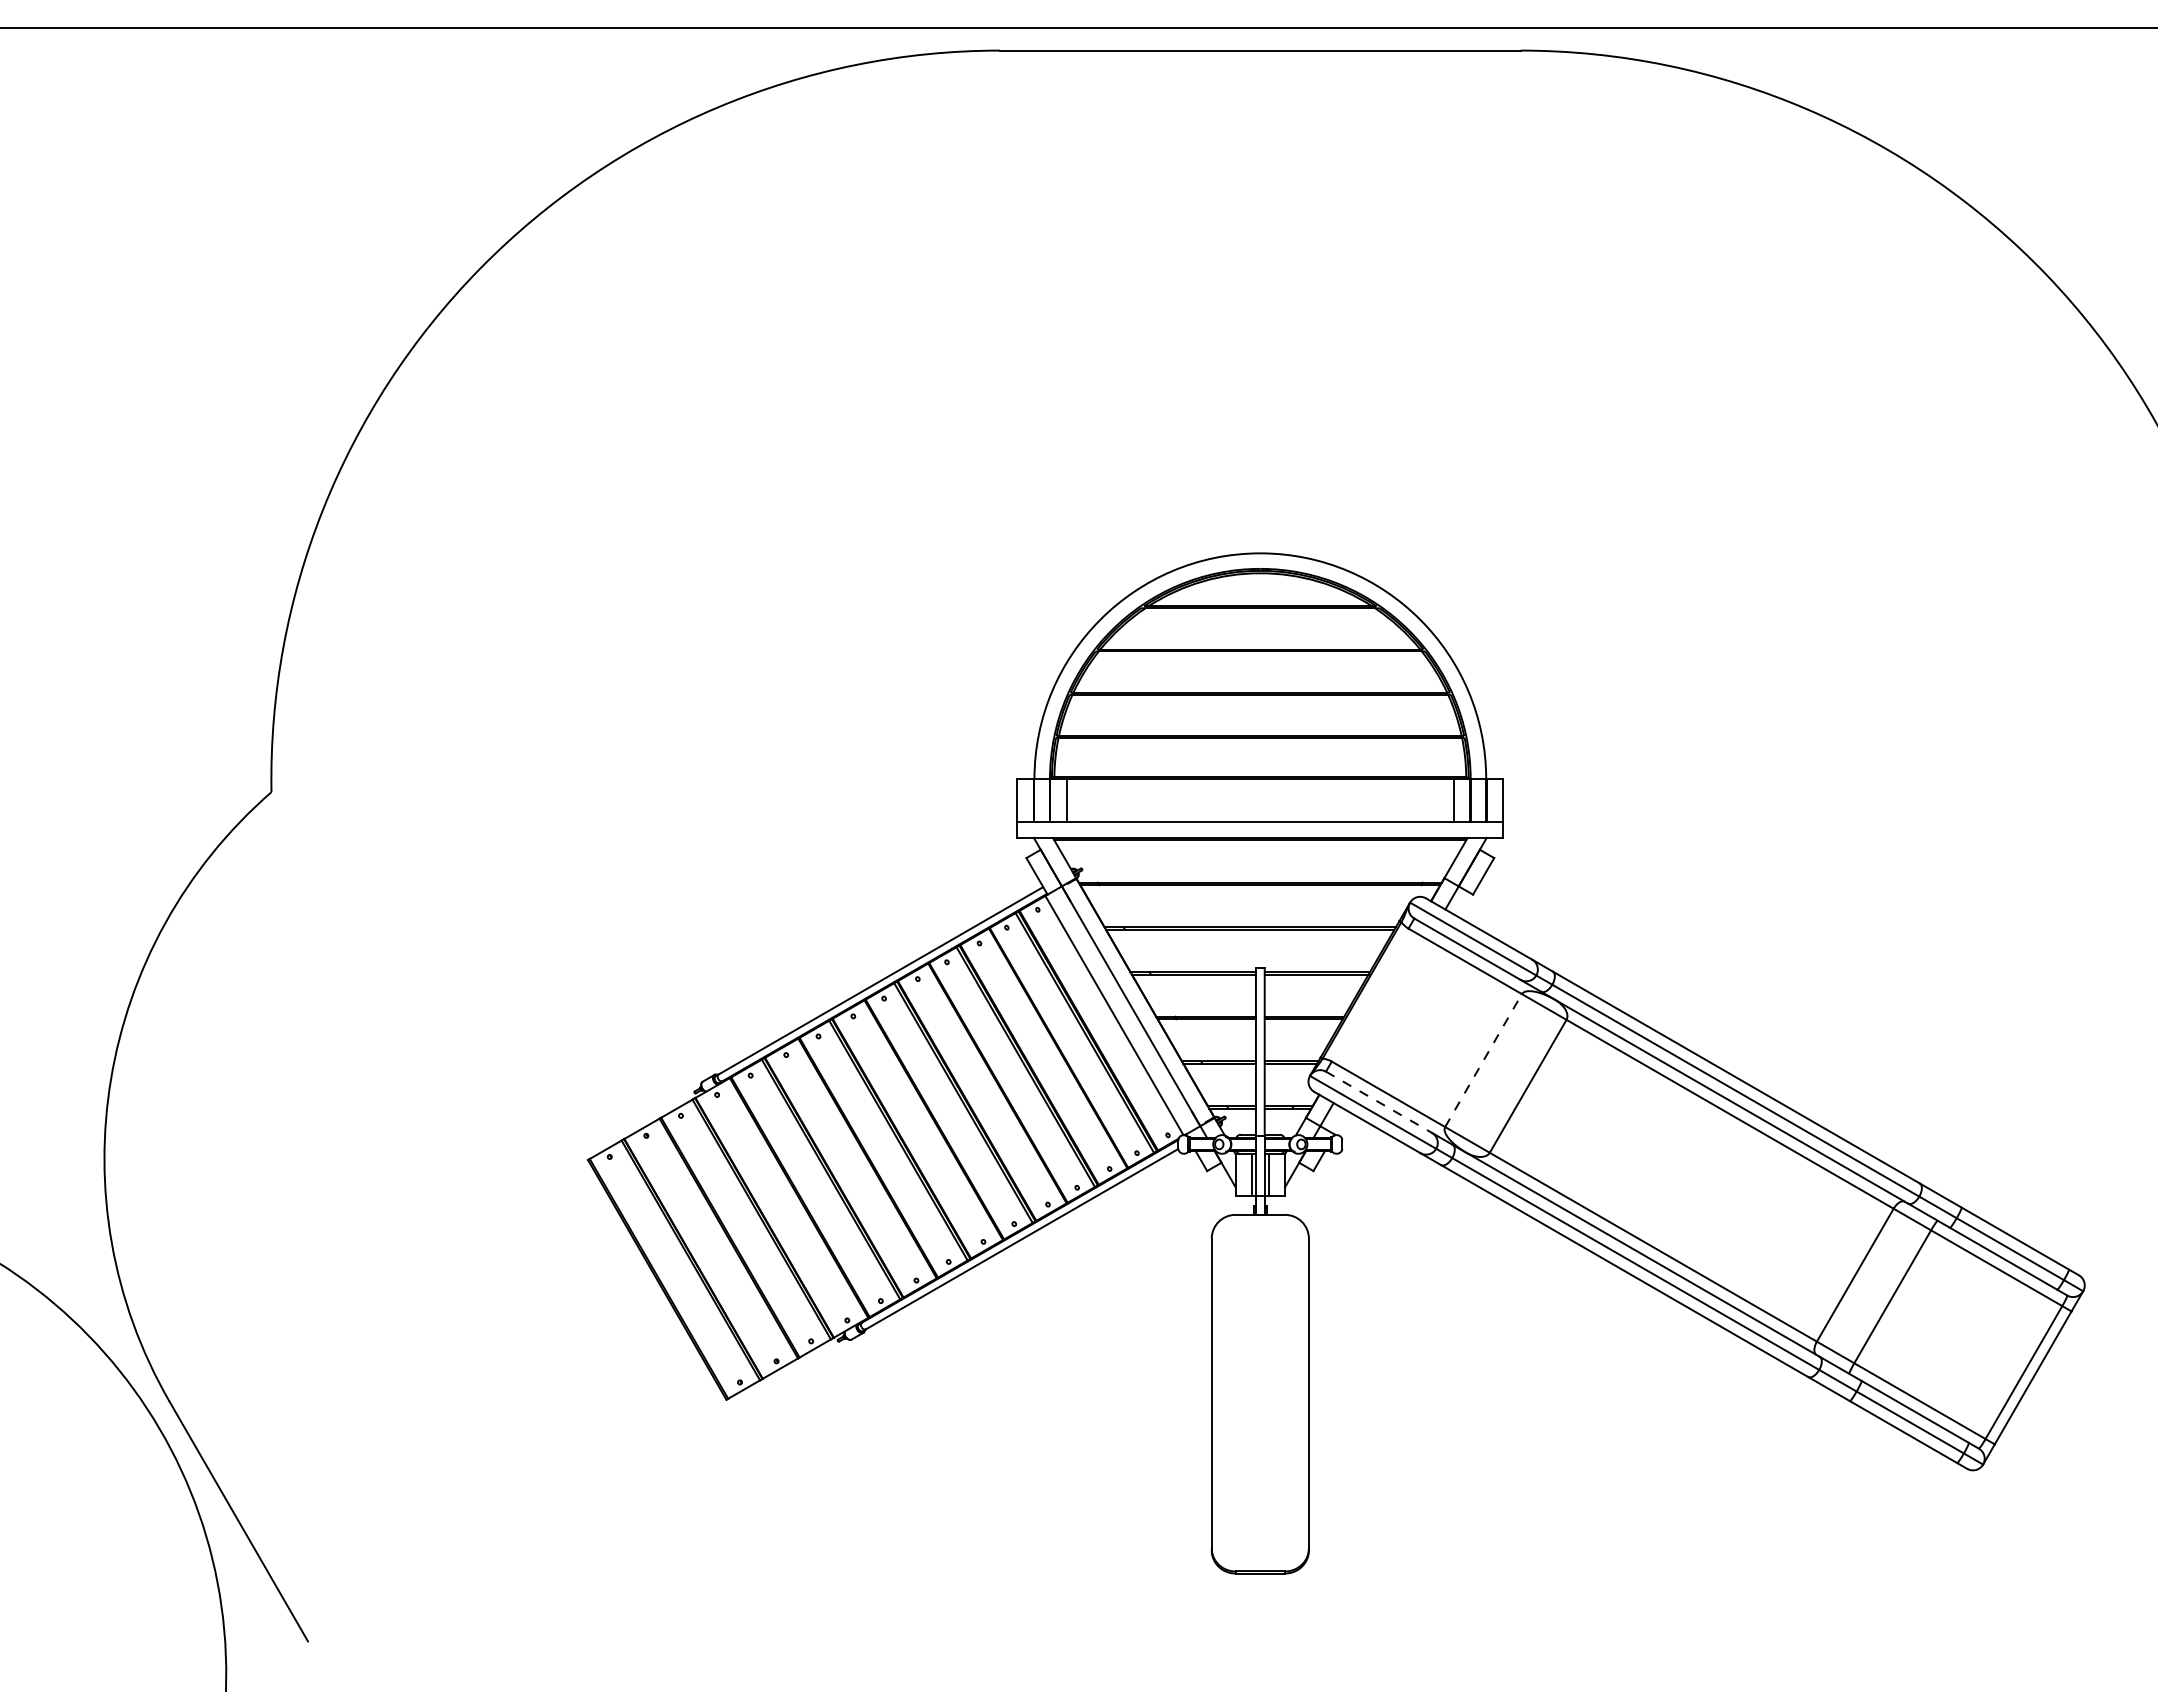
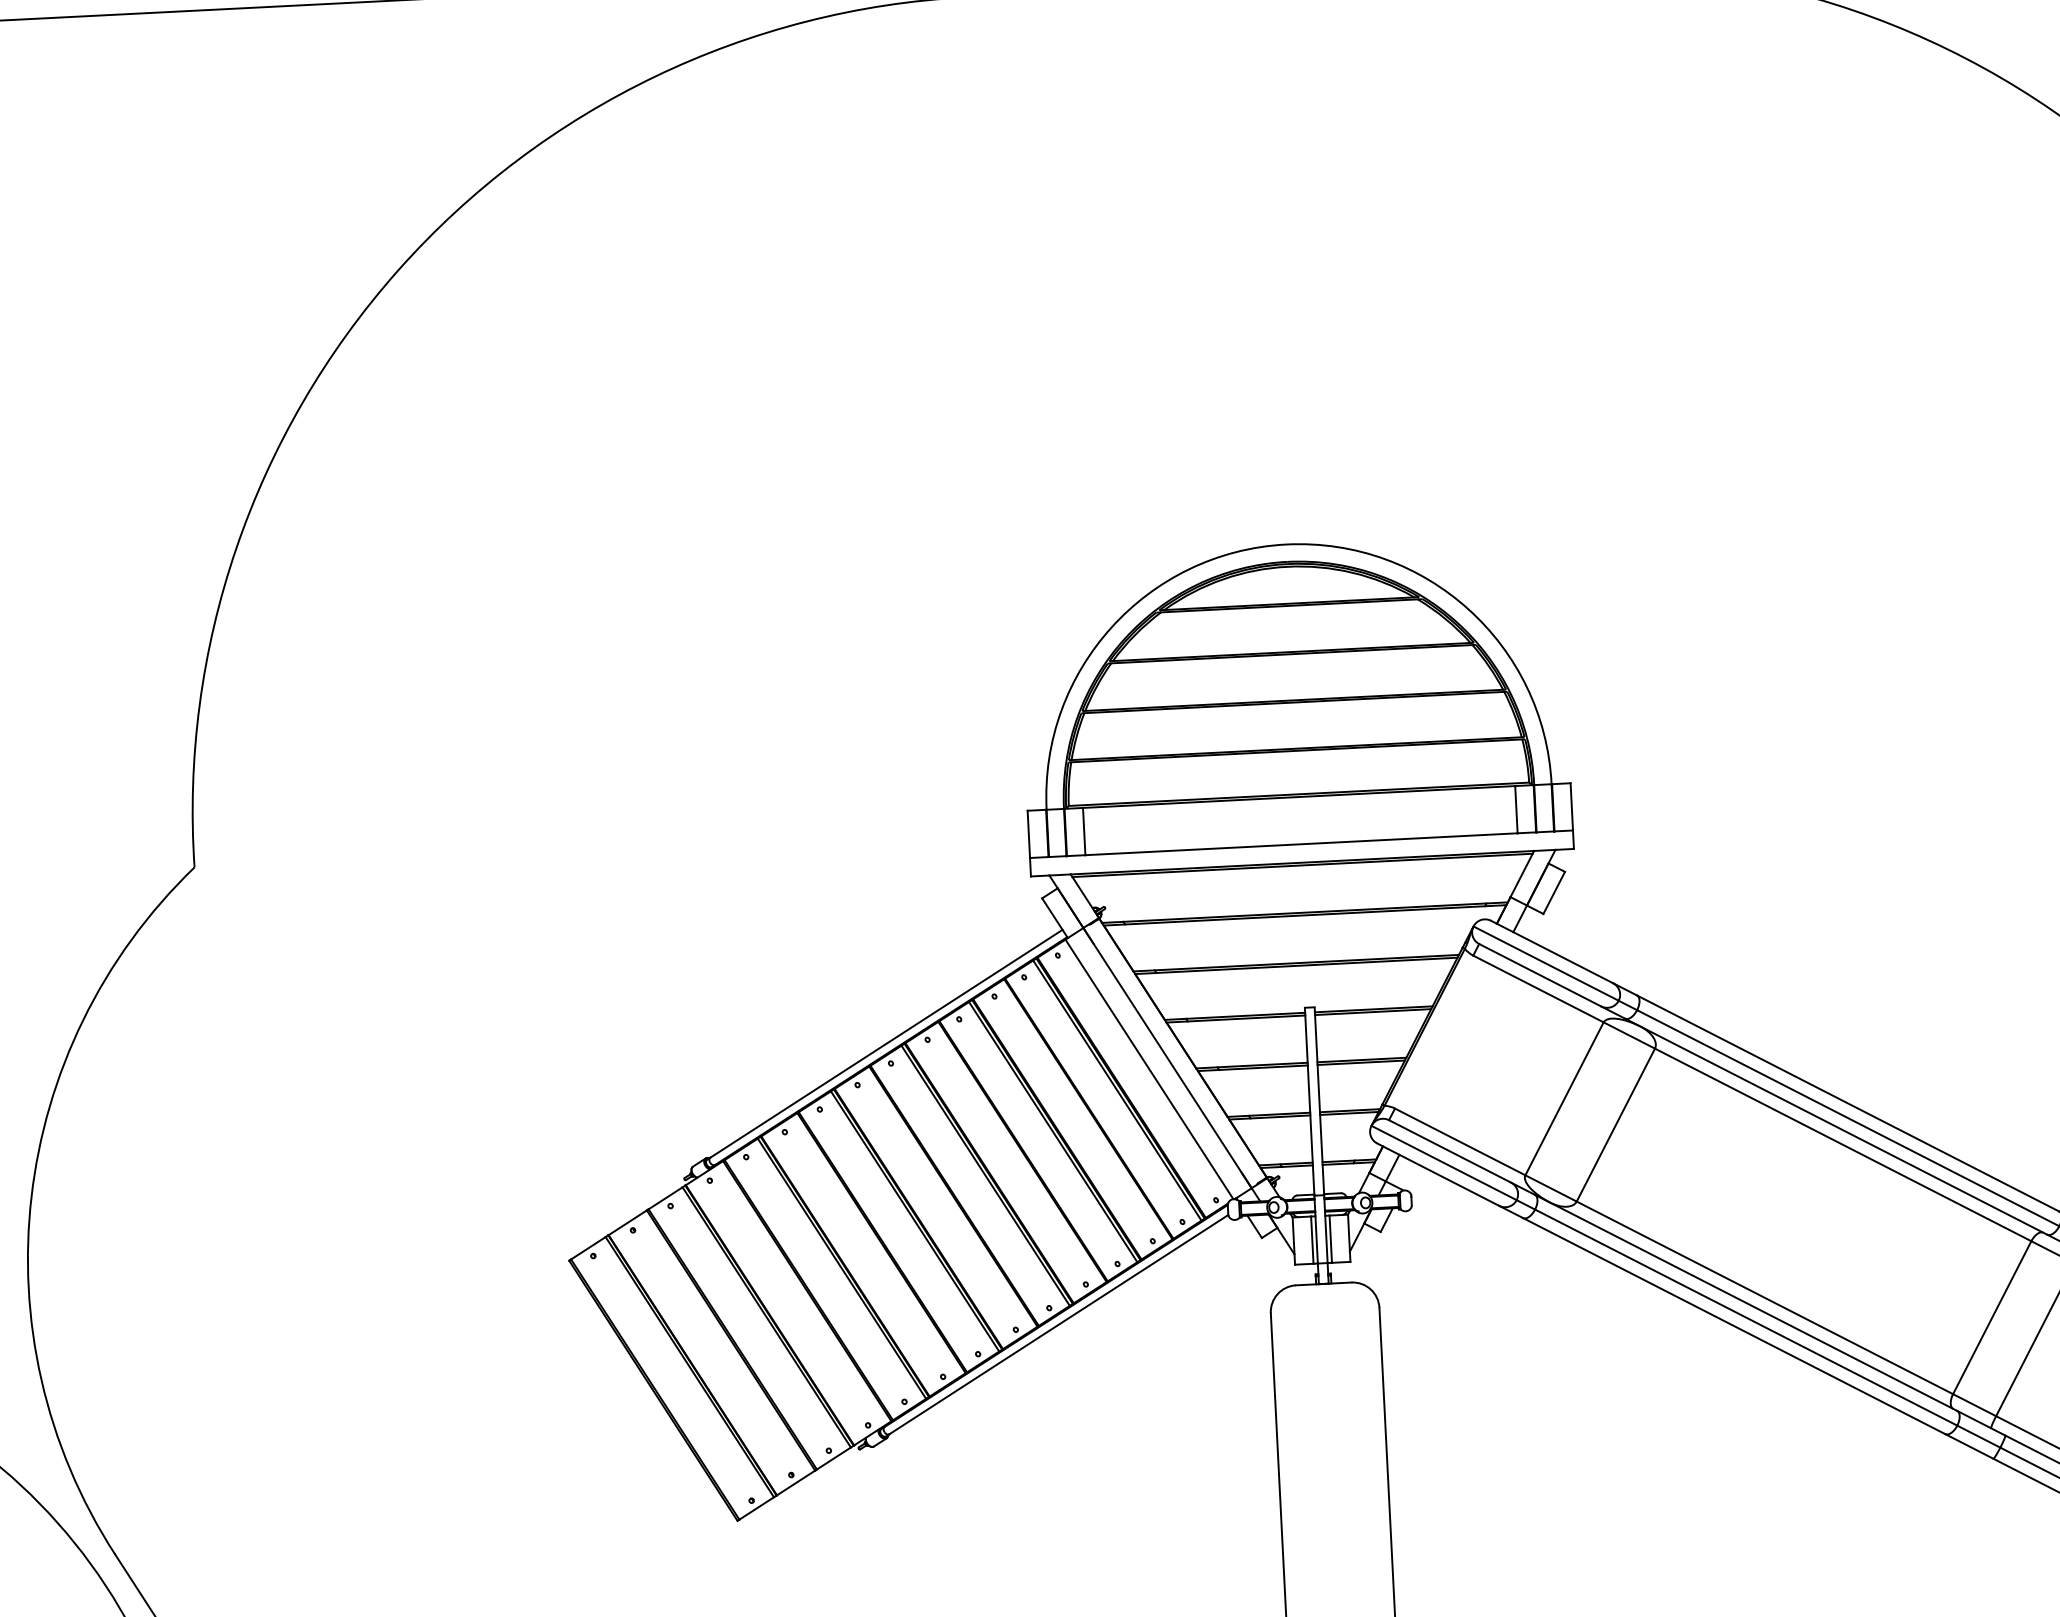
line: (1483, 1060) -> (1564, 1098), dashed -> solid
line: (1379, 1102) -> (1450, 1151), dashed -> solid

